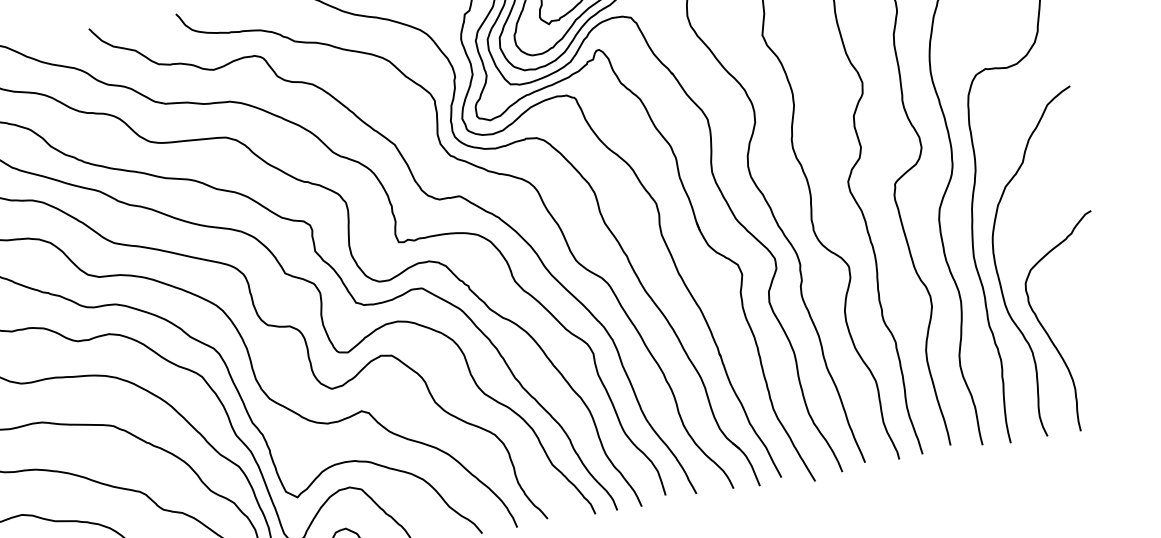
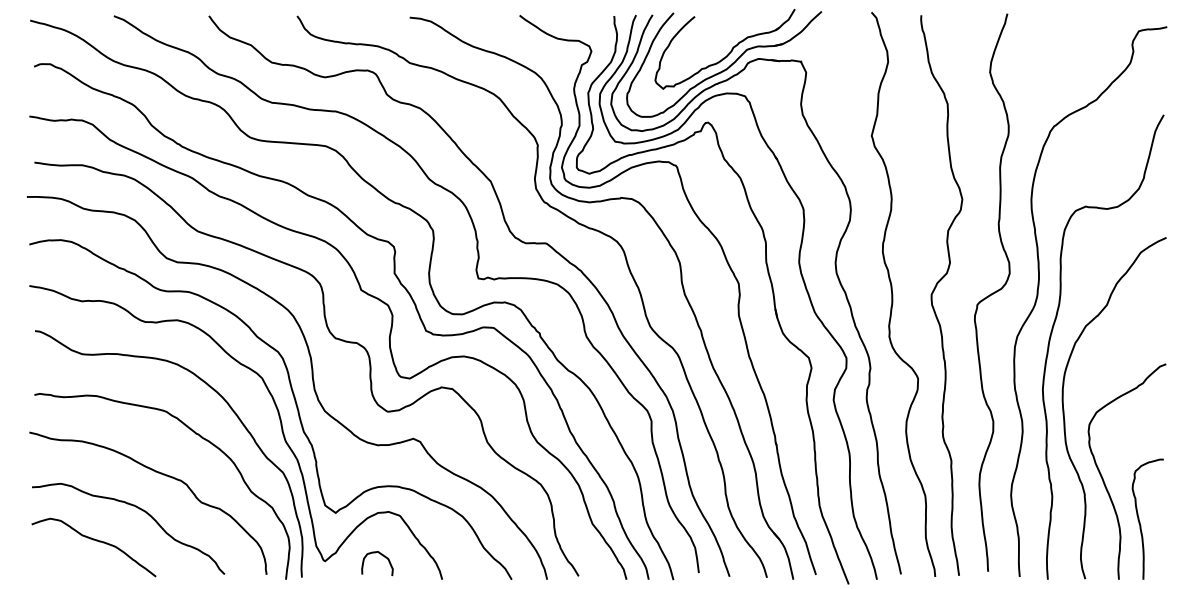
curve: (1092, 370) -> (1140, 521), added

